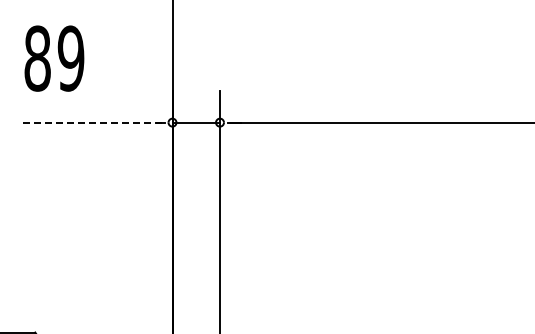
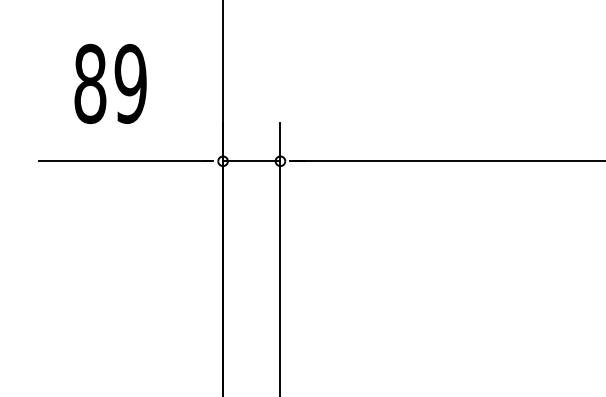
text: (54, 58) -> (110, 83), moved
line: (90, 122) -> (123, 161), dashed -> solid

